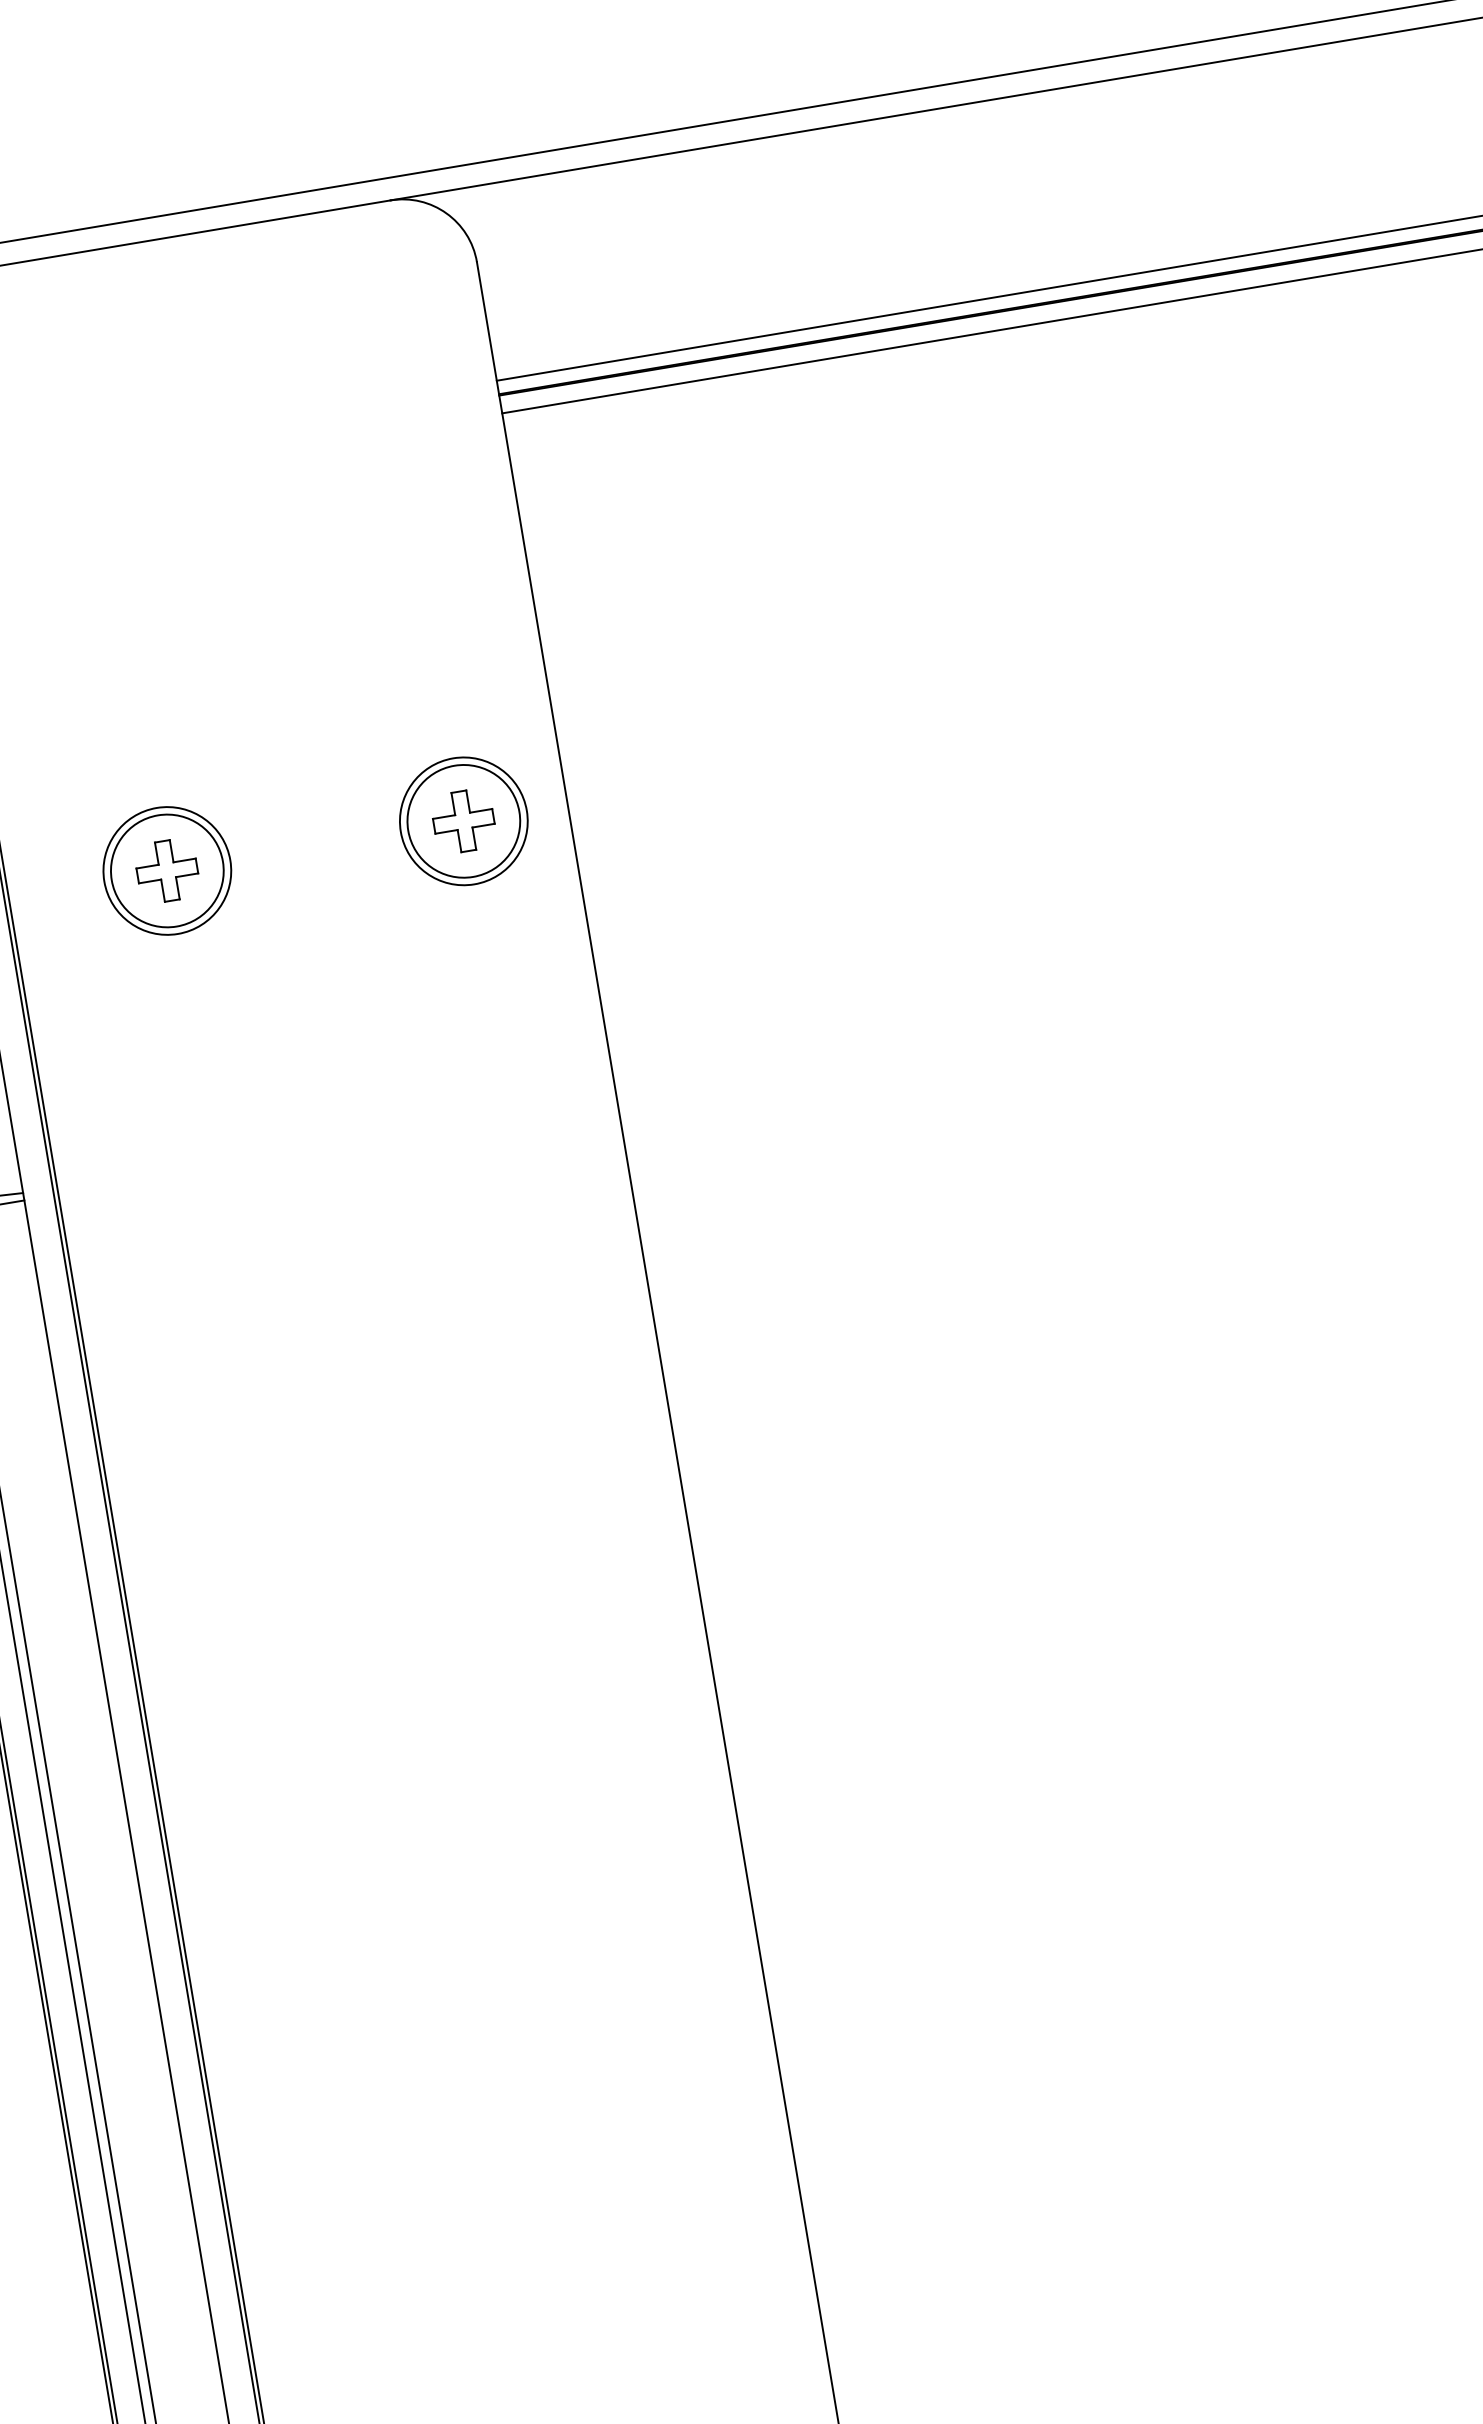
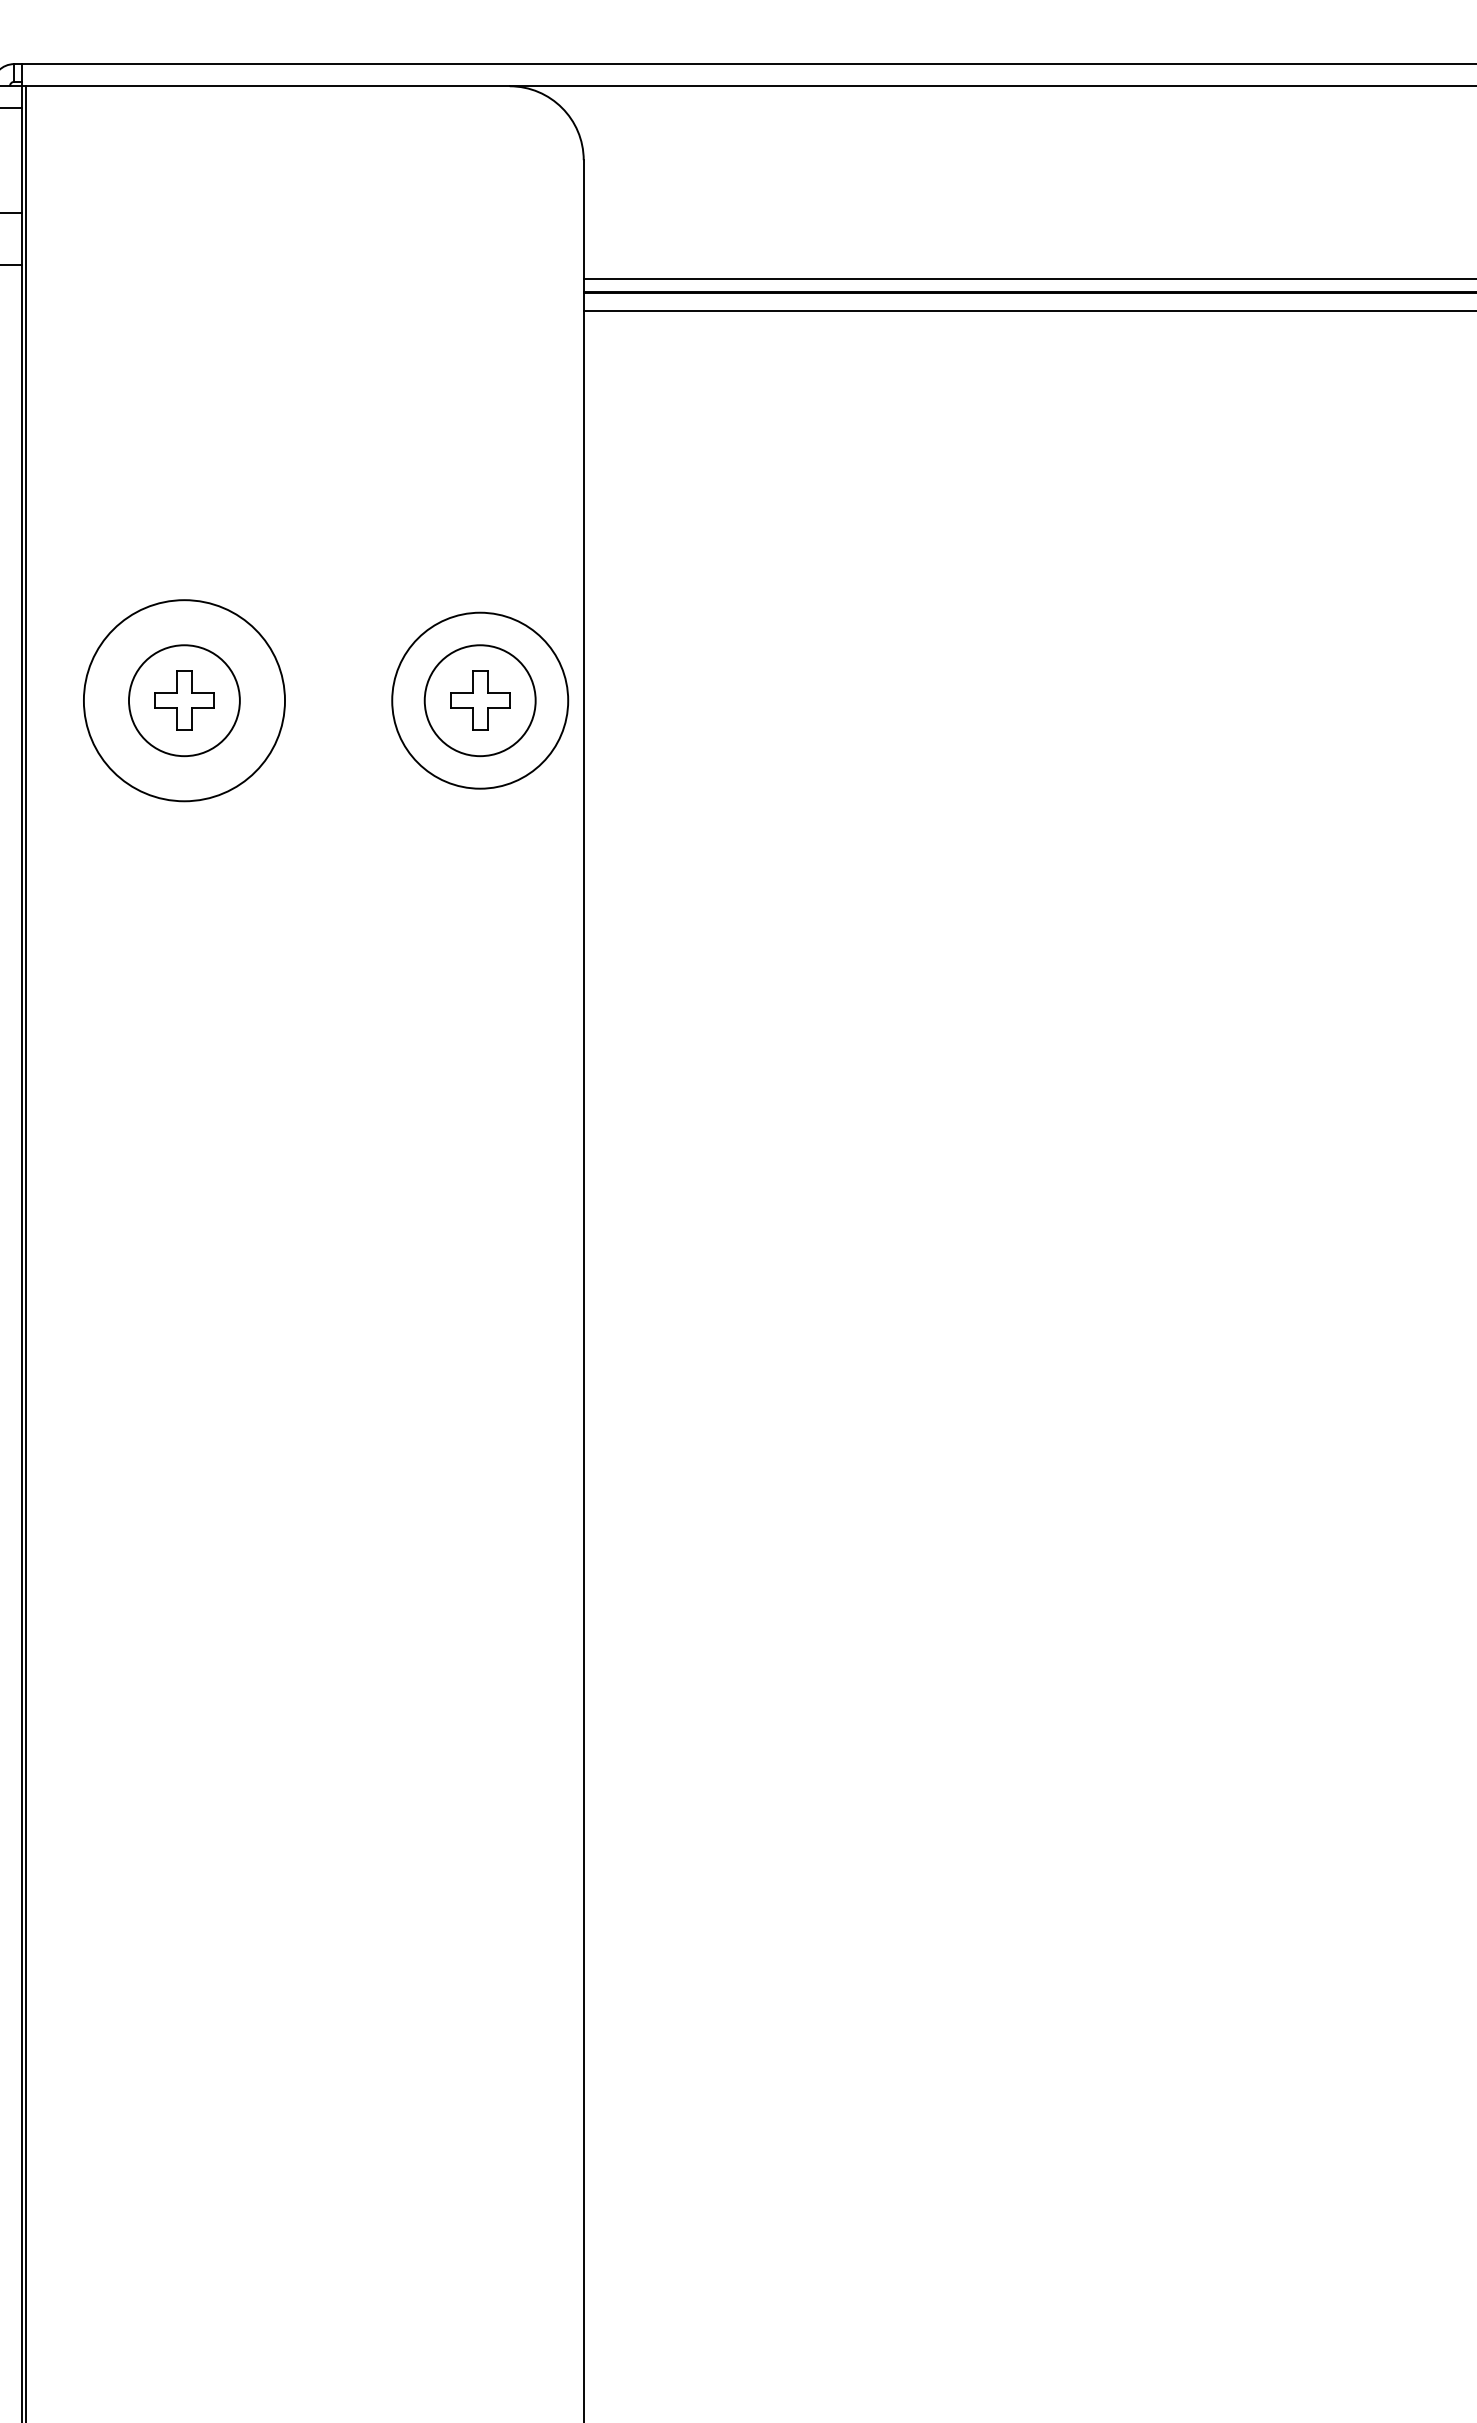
circle: (464, 821) -> (480, 700), size x1.4
circle: (167, 870) -> (184, 700), size x1.6

